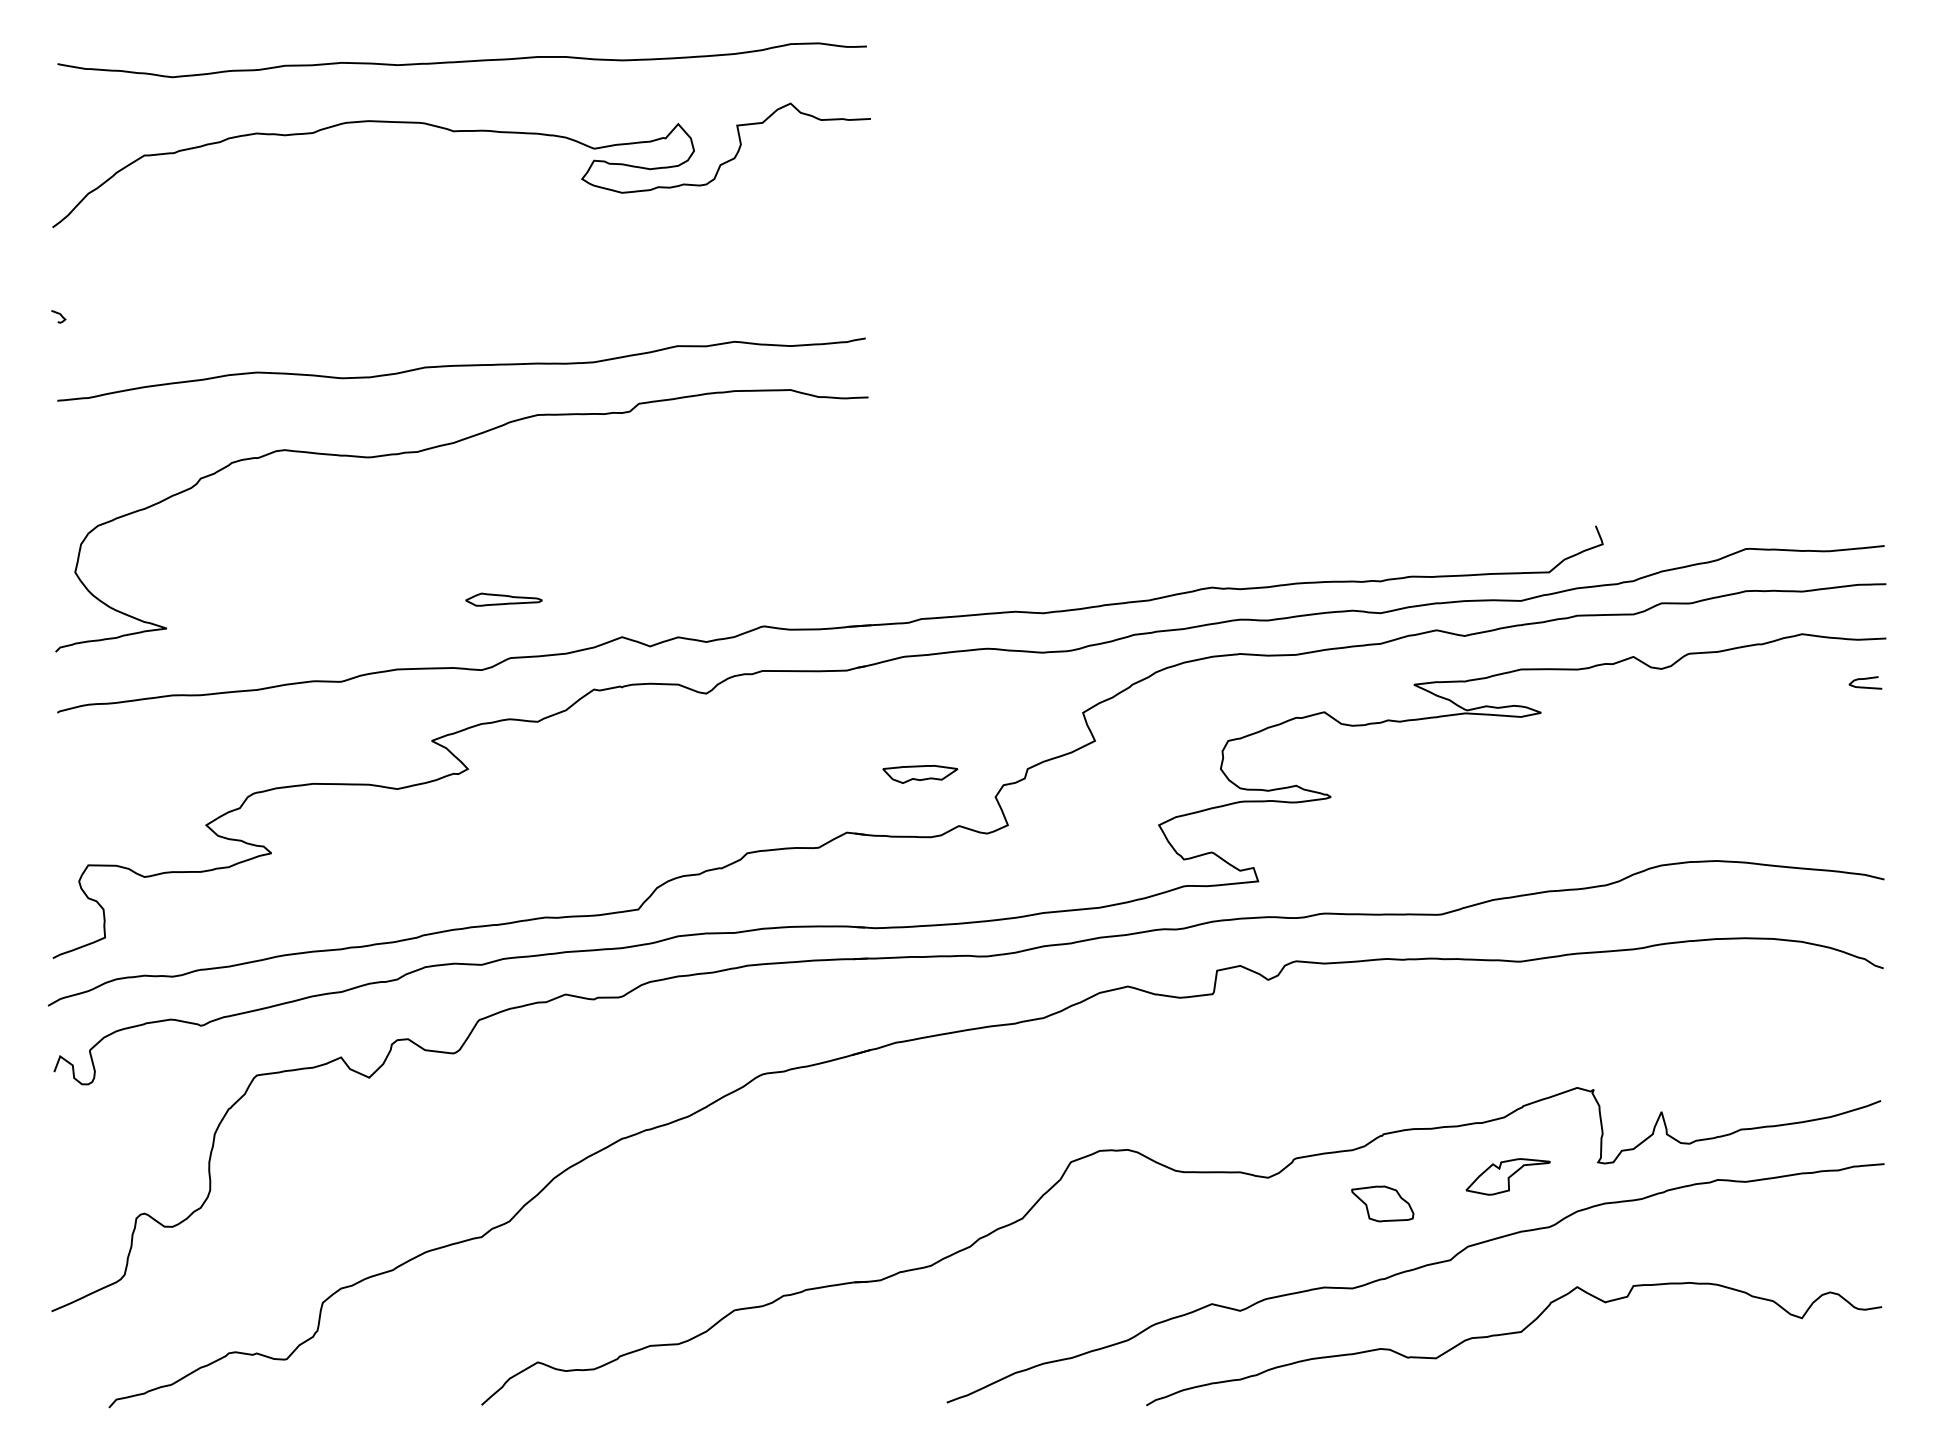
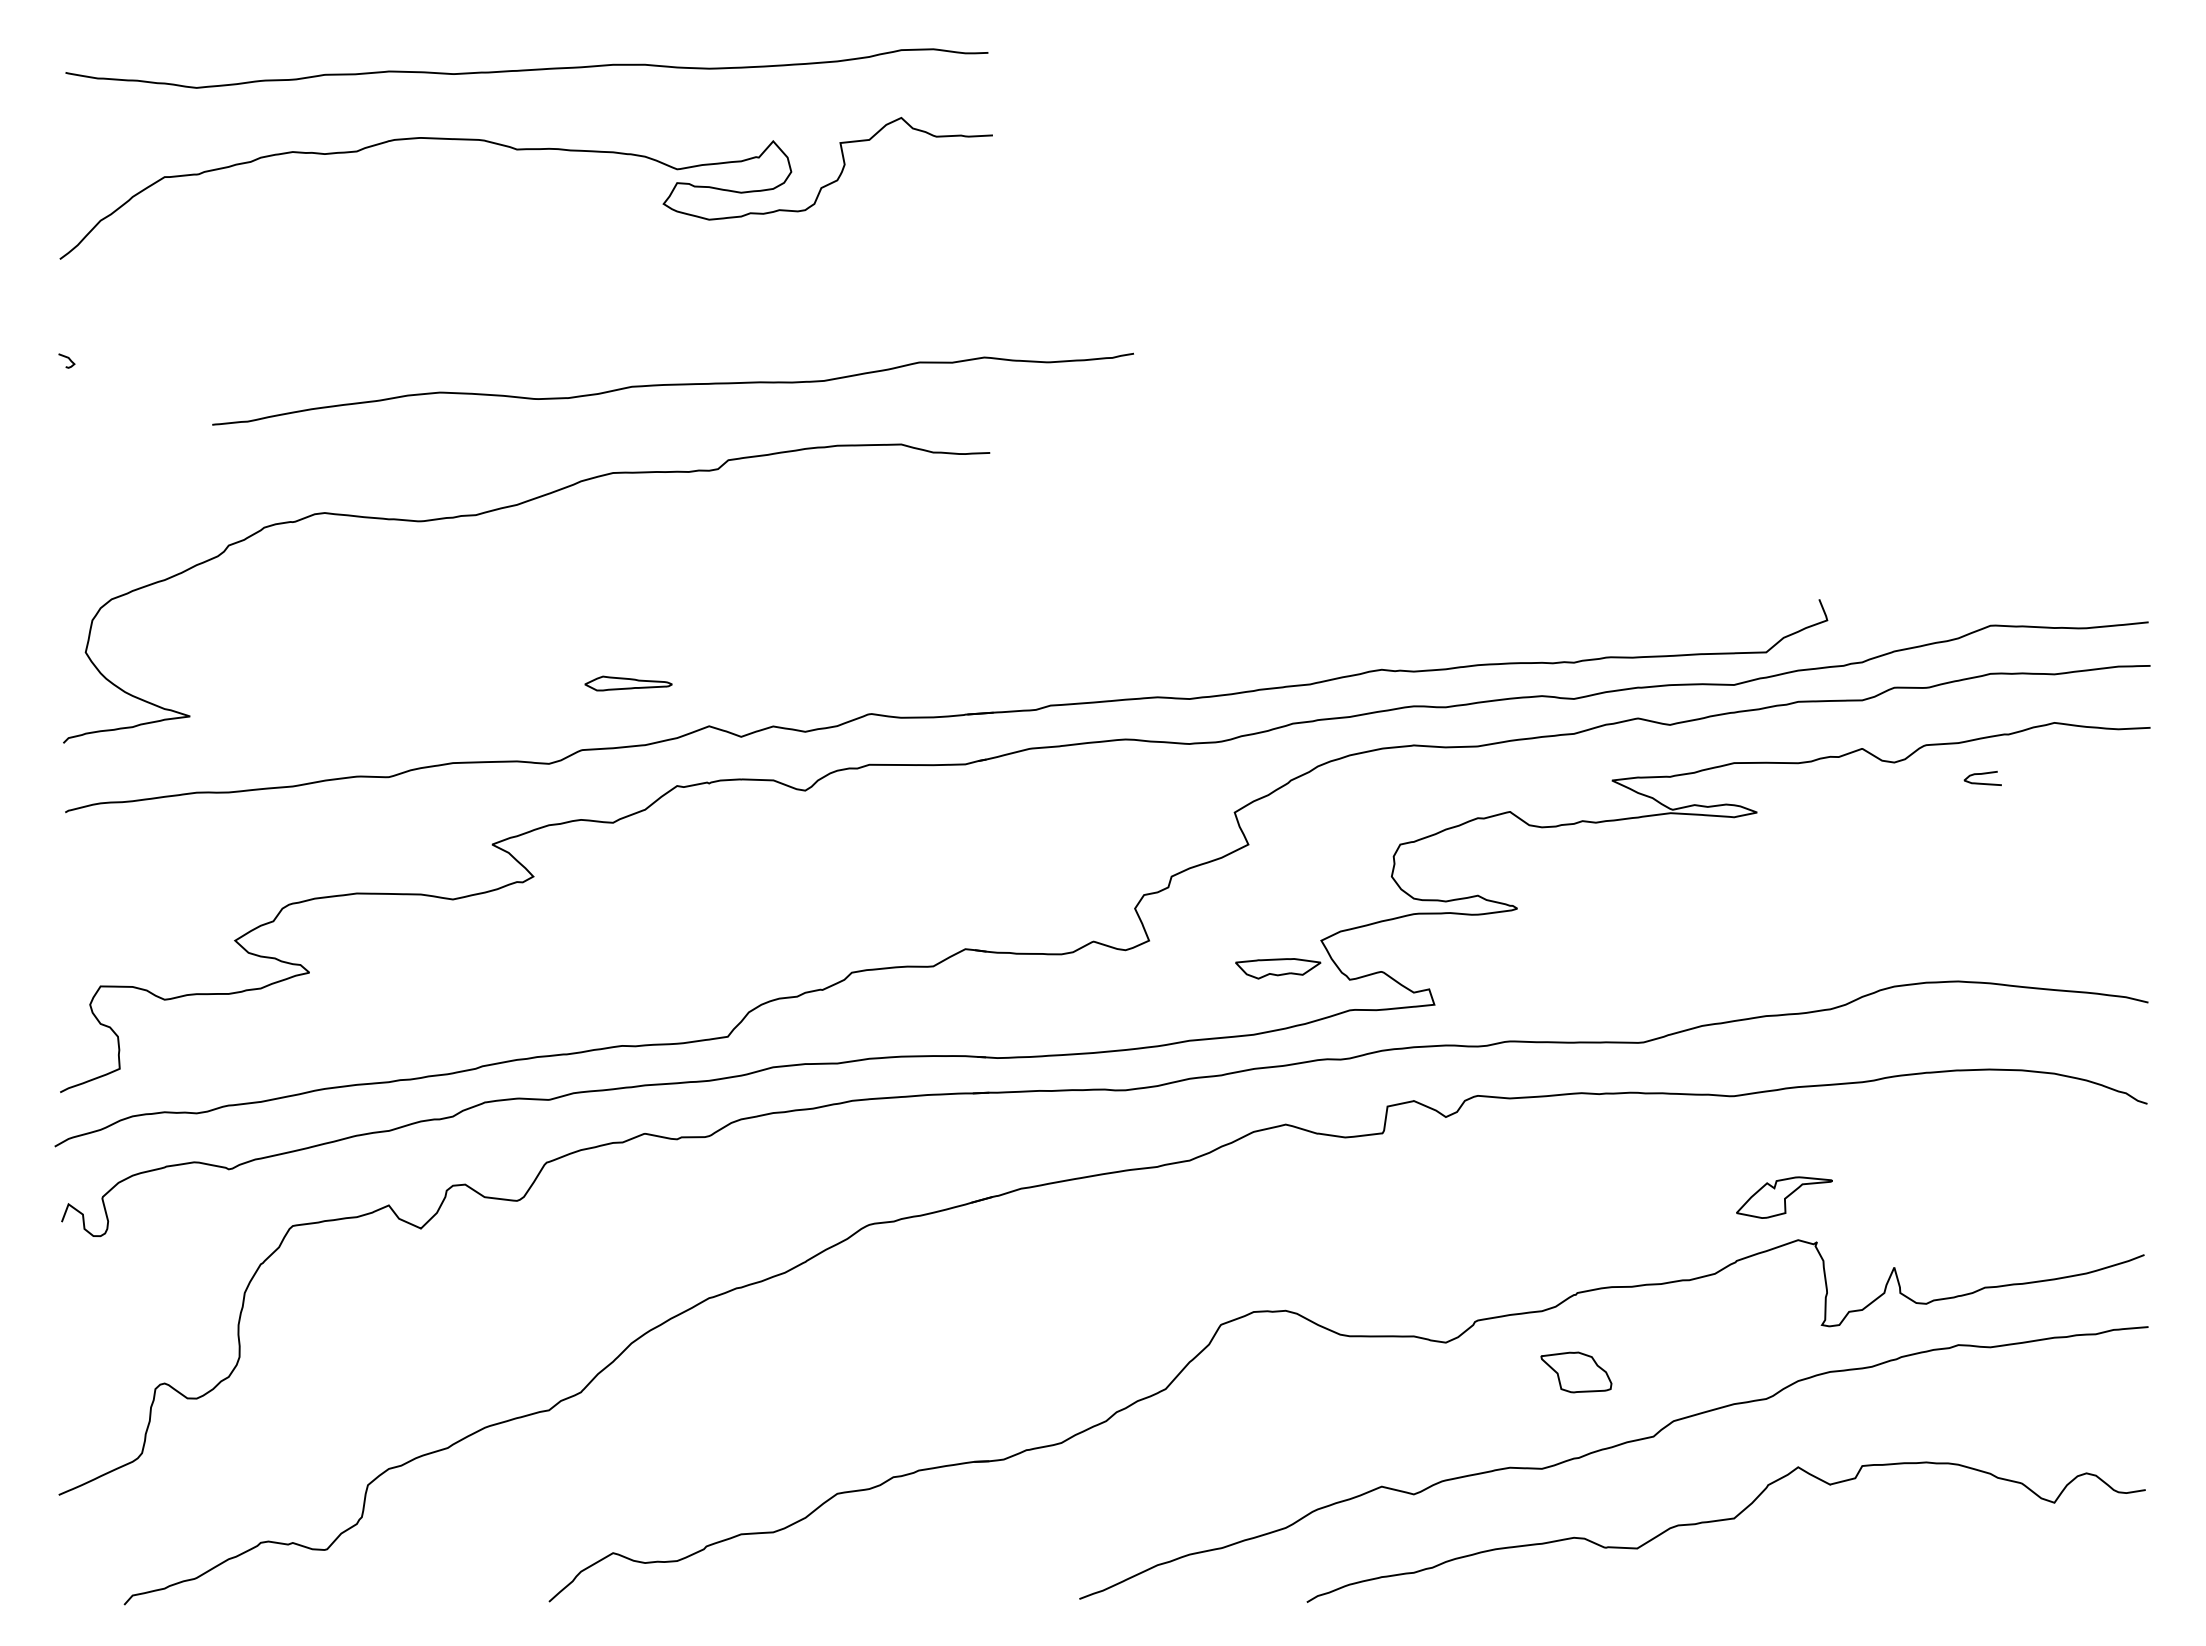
curve: (460, 366) -> (672, 385), moved
part: (503, 599) -> (628, 683), moved
curve: (1865, 679) -> (1982, 774), moved
part: (920, 774) -> (1278, 968), moved
part: (1508, 1176) -> (1784, 1197), moved

